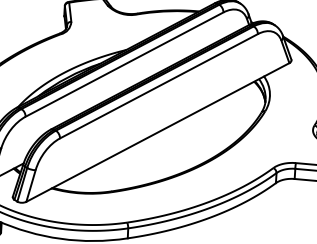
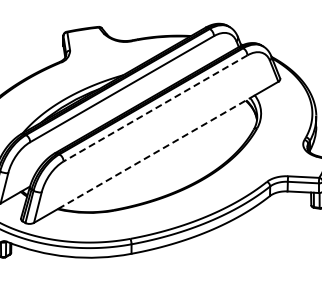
line: (158, 86) -> (155, 108), solid -> dashed
line: (158, 132) -> (156, 152), solid -> dashed

